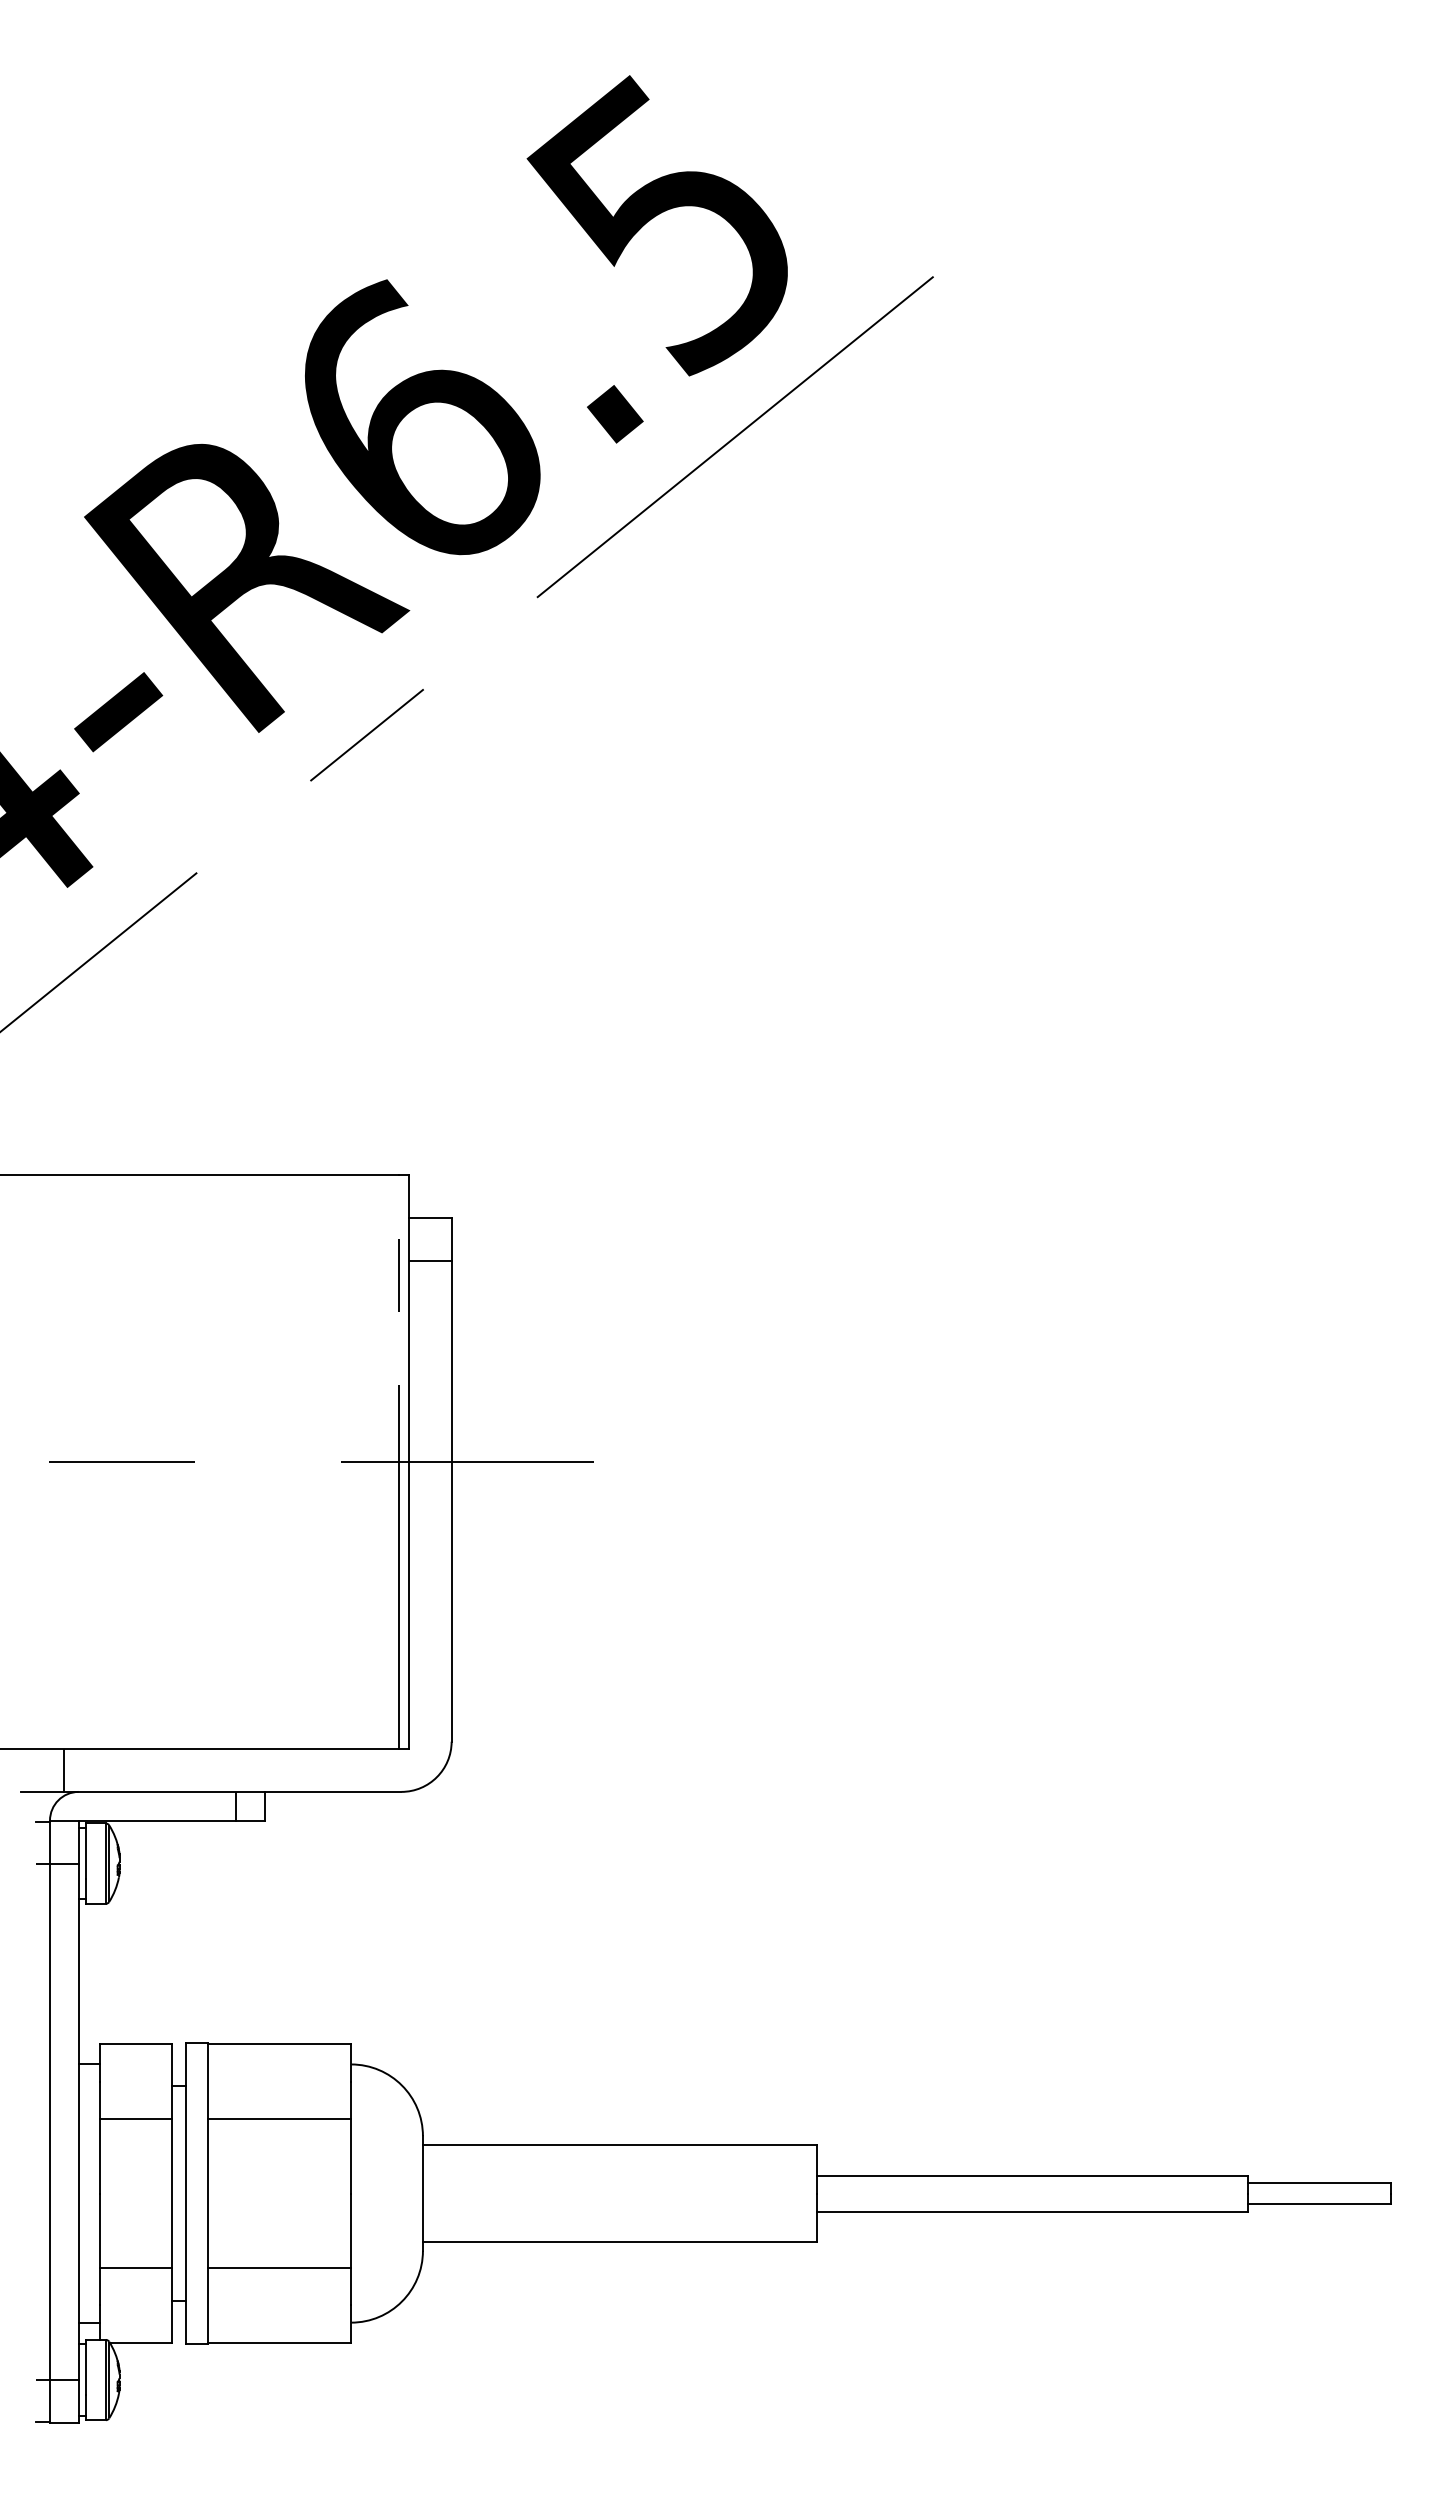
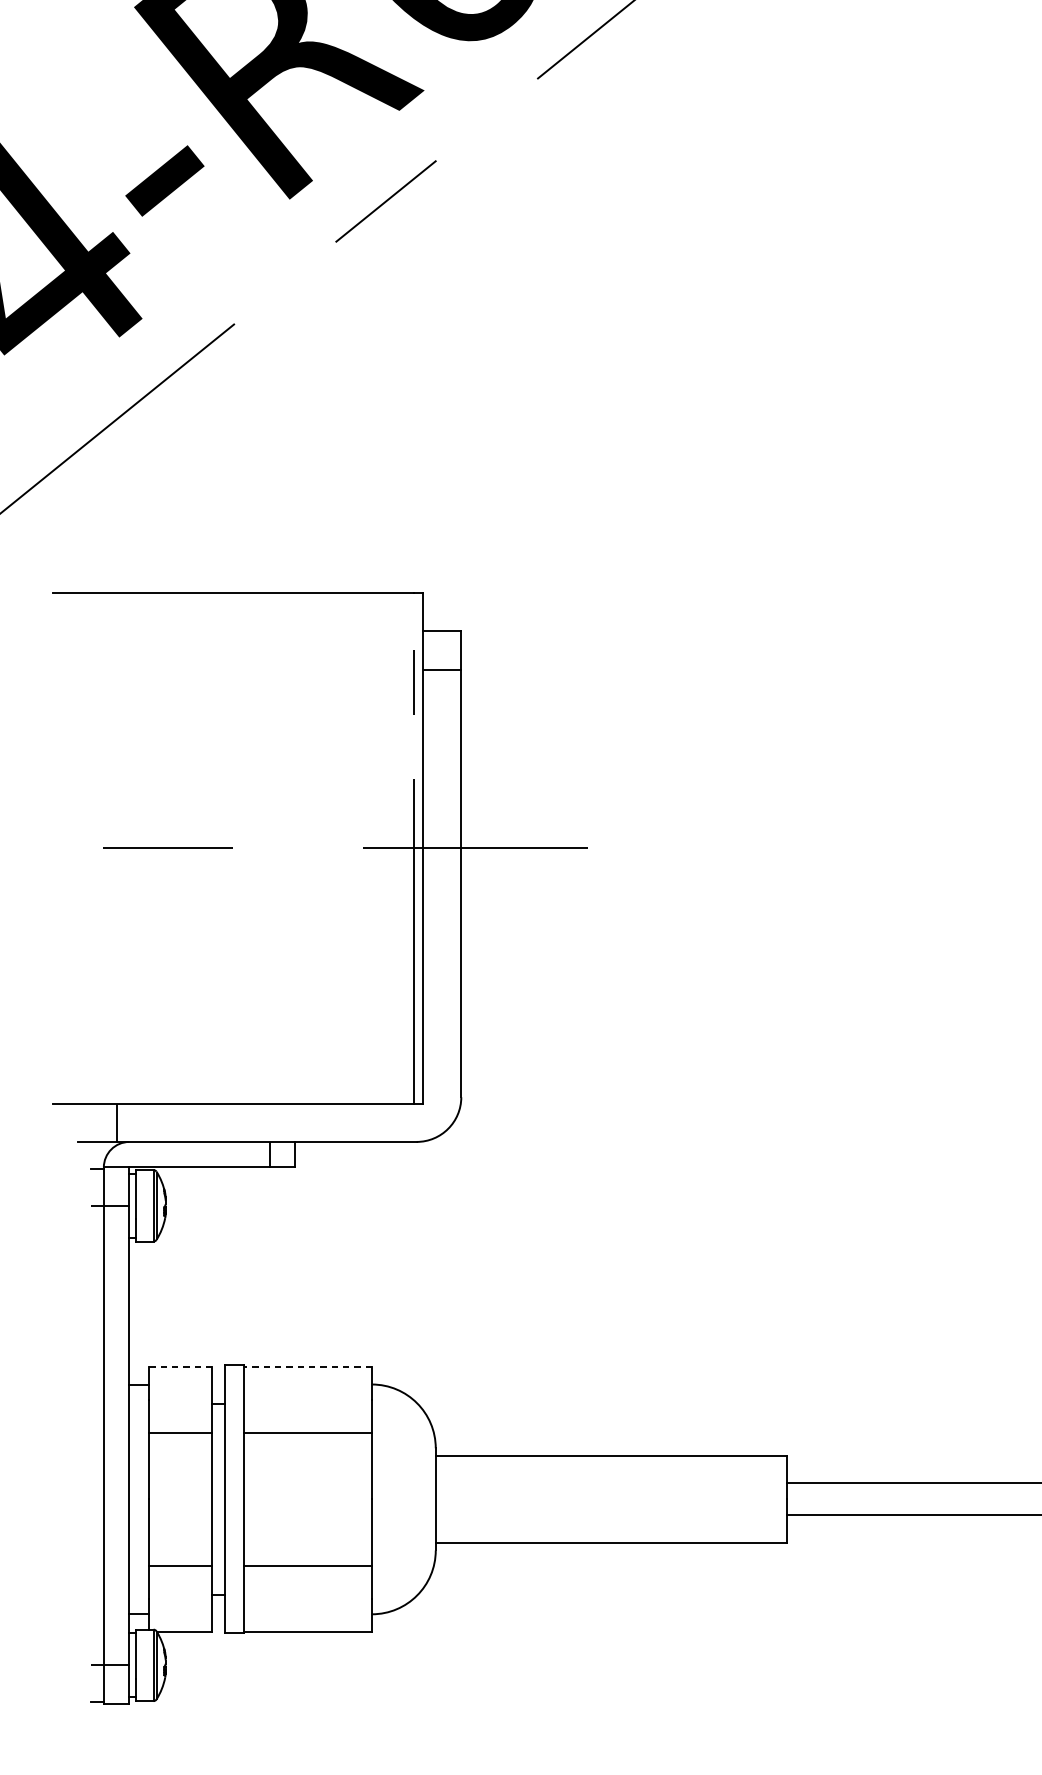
line: (136, 2044) -> (180, 1366), solid -> dashed
line: (279, 2044) -> (308, 1366), solid -> dashed

